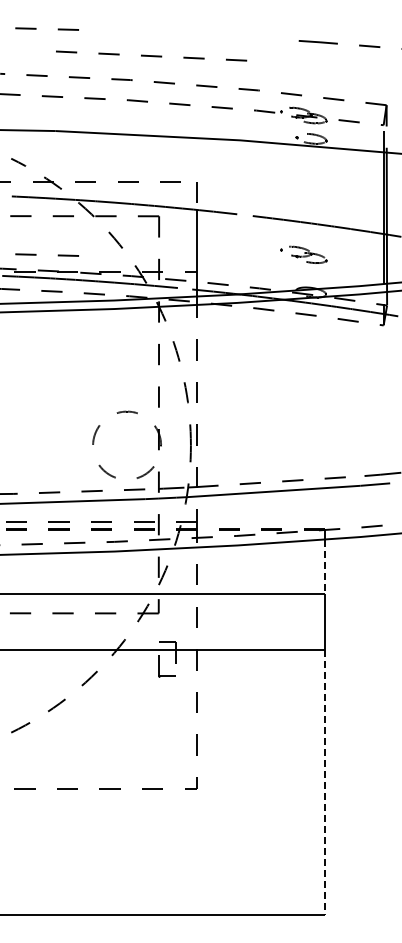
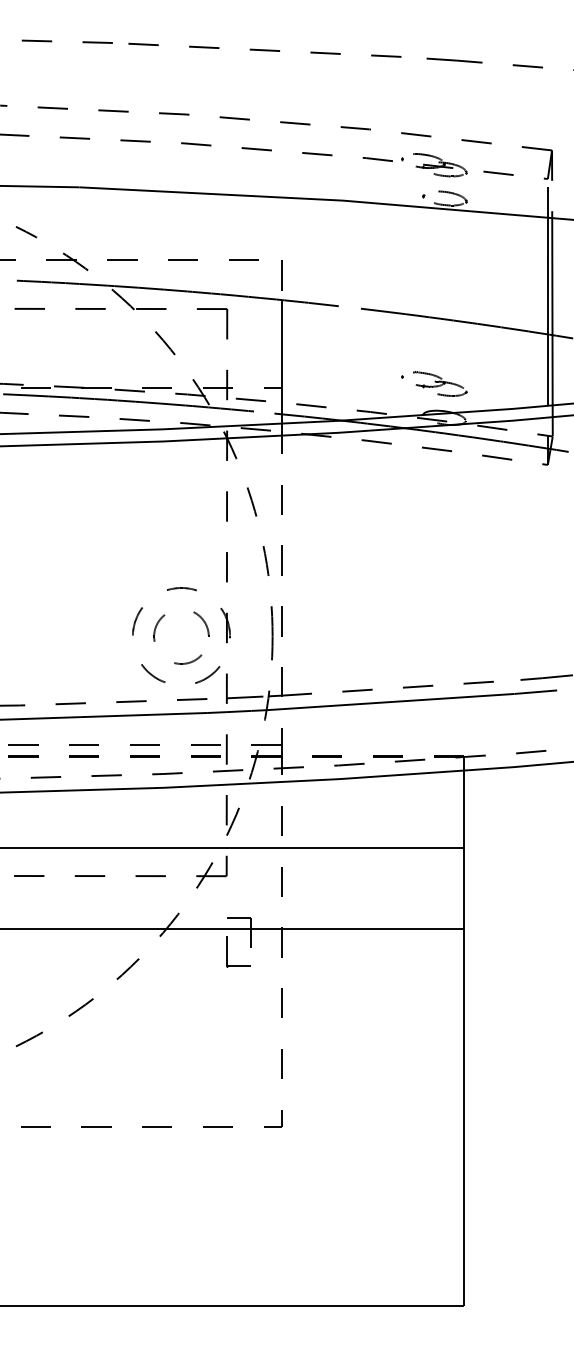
line: (151, 55) -> (264, 49), moved
line: (36, 254) -> (52, 363), removed
part: (303, 254) -> (433, 383), moved
part: (139, 458) -> (199, 654), added
line: (324, 567) -> (463, 810), dashed -> solid
line: (324, 783) -> (463, 1119), dashed -> solid

